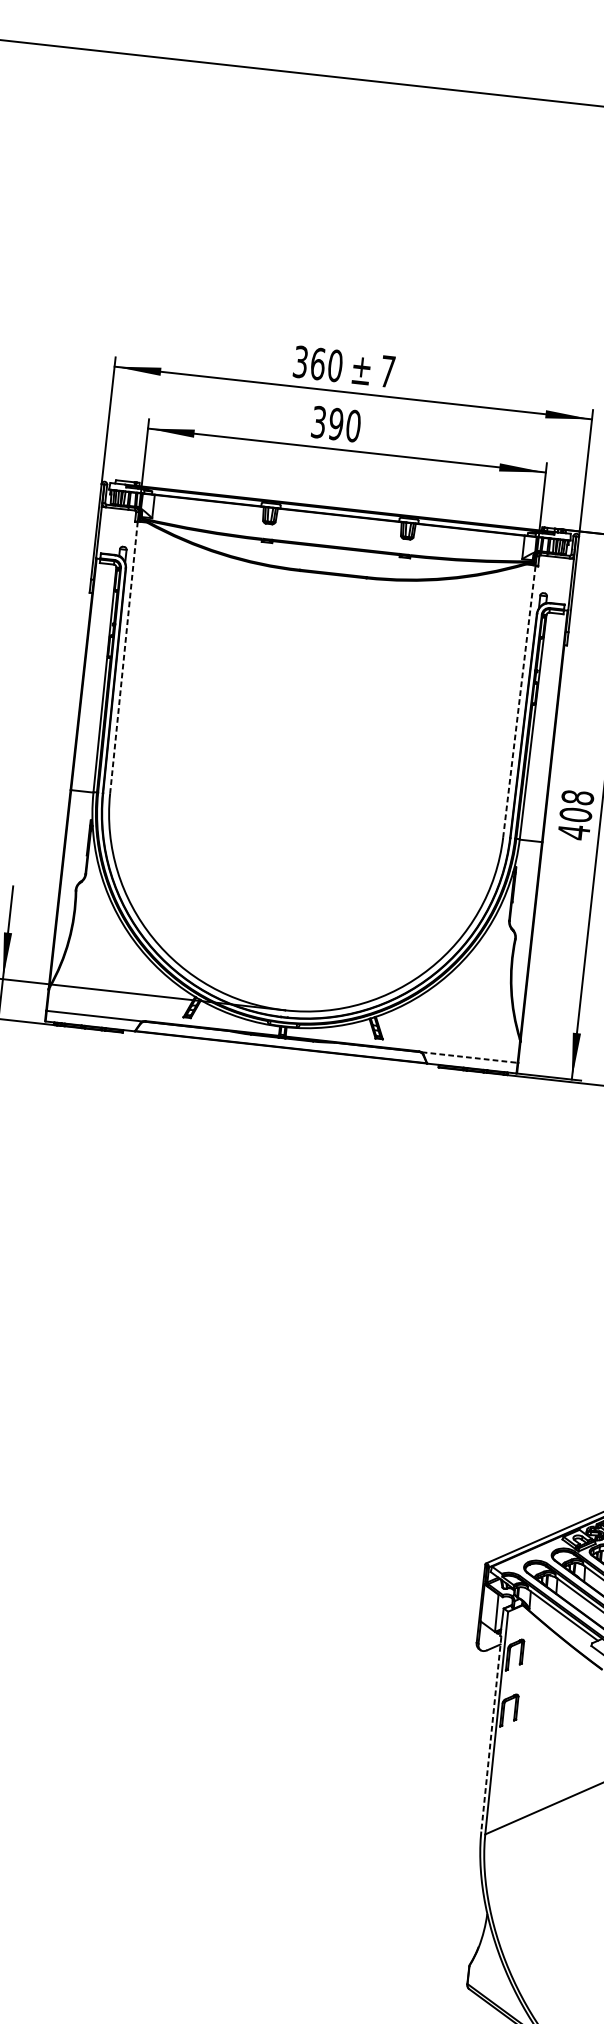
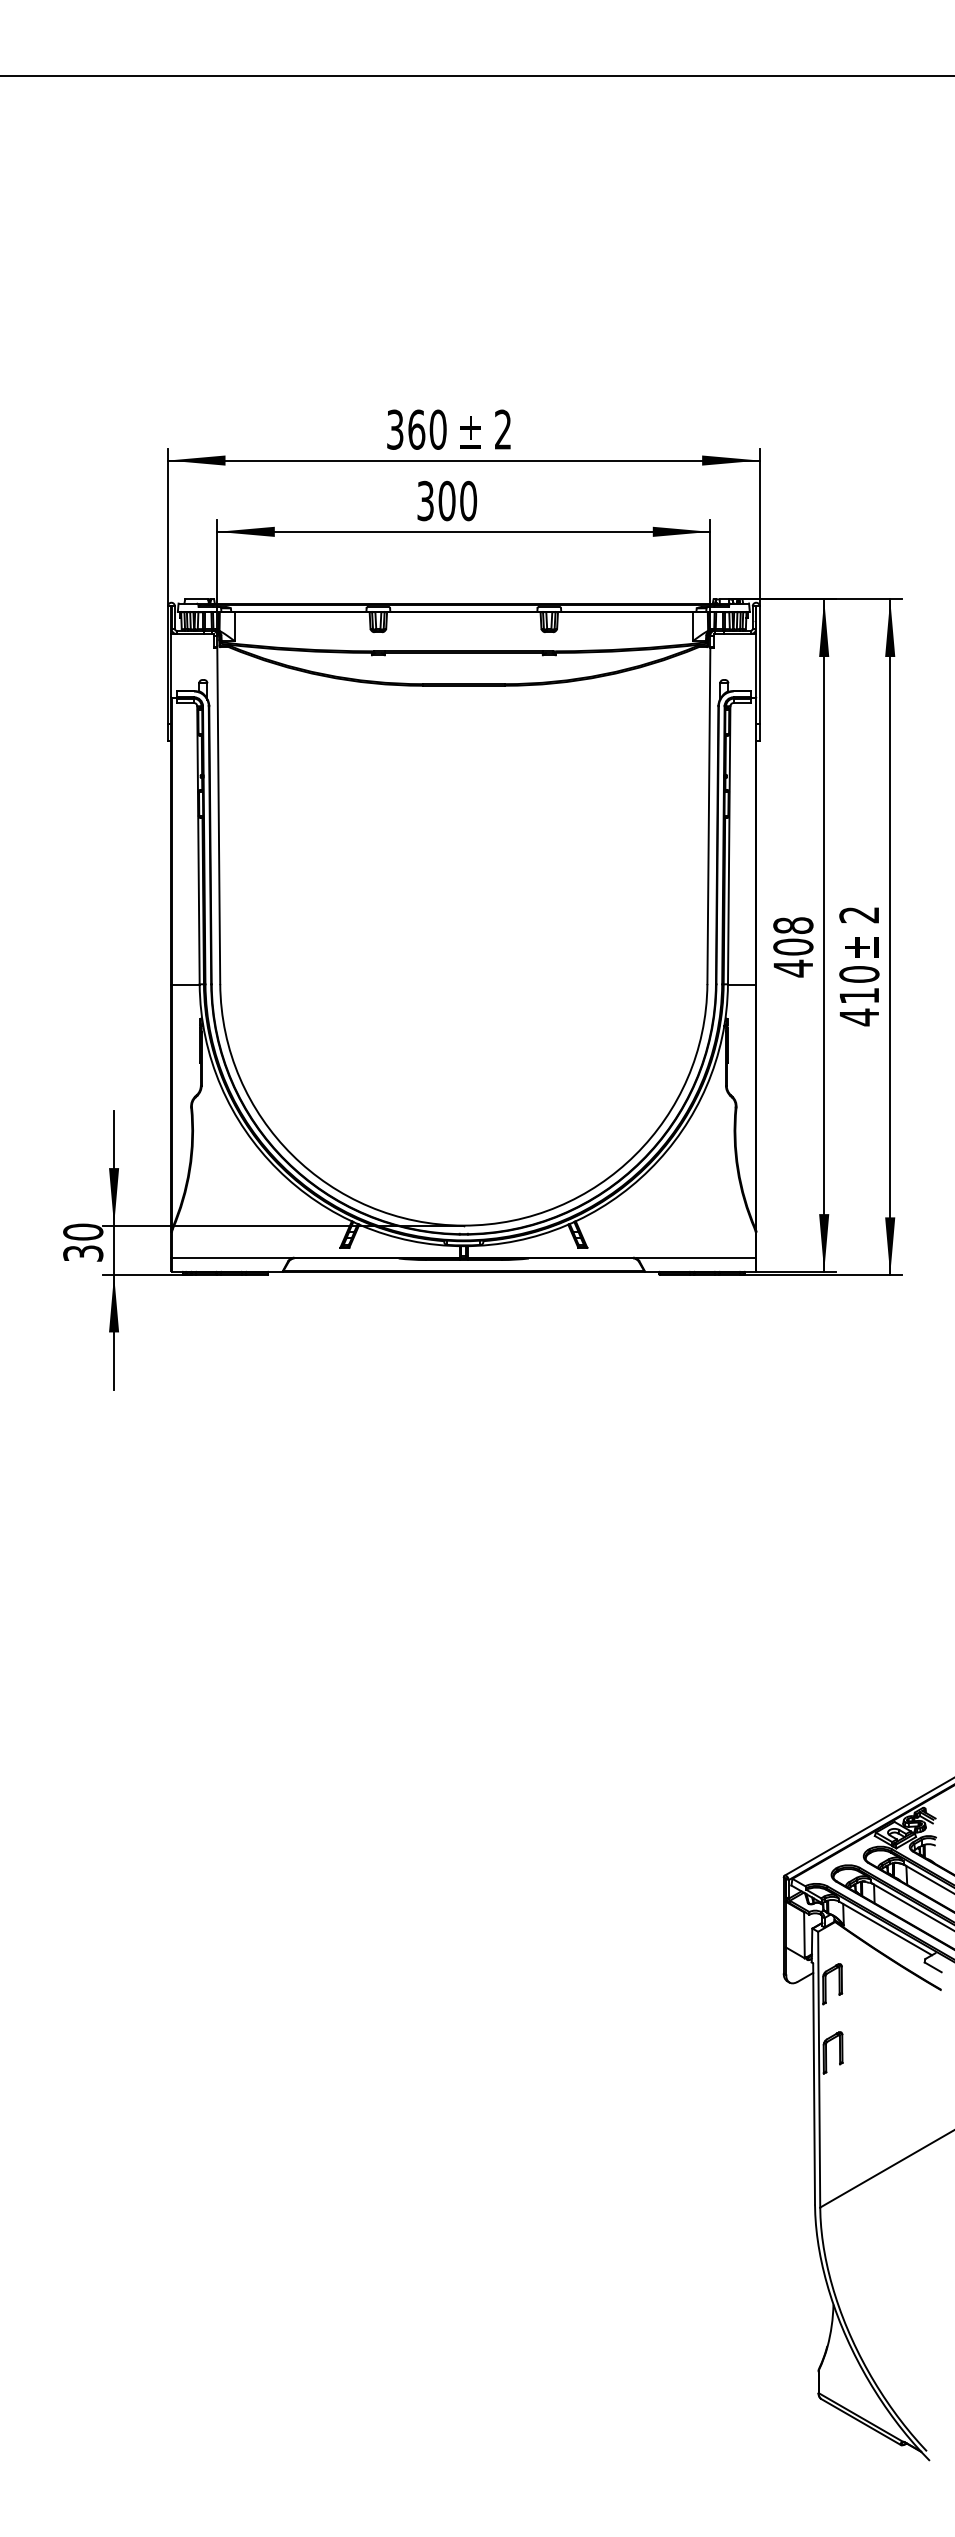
text: (388, 371) -> (503, 429), 7 -> 2
text: (335, 424) -> (446, 501), 390 -> 300
line: (123, 657) -> (218, 815), dashed -> solid
line: (519, 702) -> (708, 816), dashed -> solid
line: (469, 1057) -> (696, 1258), dashed -> solid
line: (491, 1734) -> (814, 2084), dashed -> solid

